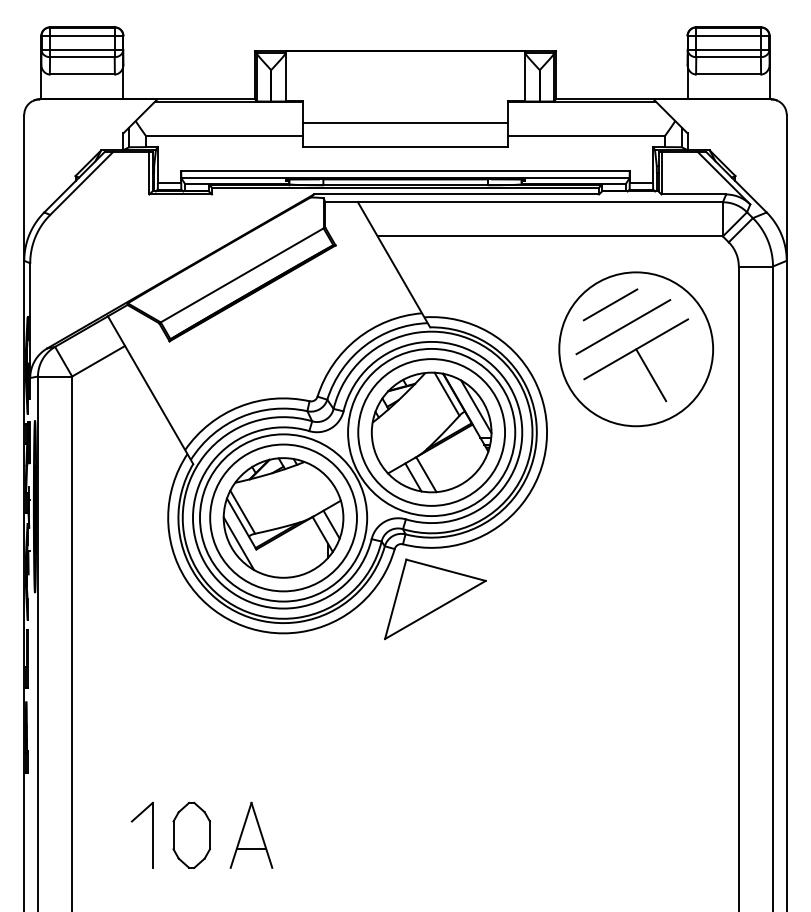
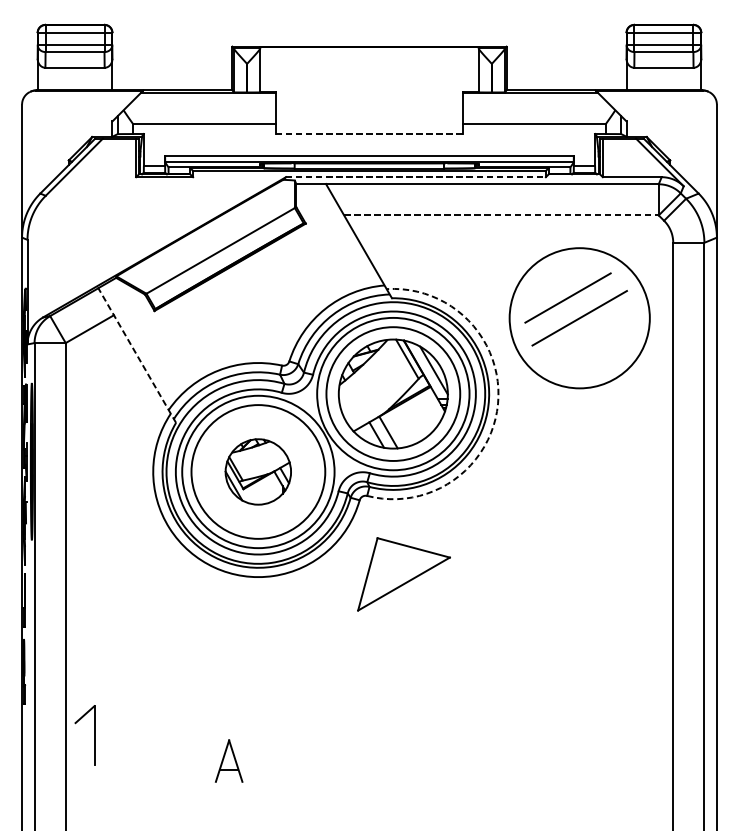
line: (405, 123) -> (369, 112), removed
line: (405, 147) -> (369, 134), solid -> dashed
line: (456, 194) -> (415, 177), solid -> dashed
line: (550, 236) -> (501, 215), solid -> dashed
line: (610, 304) -> (556, 277), removed
line: (651, 375) -> (593, 342), removed
line: (150, 389) -> (137, 354), solid -> dashed
arc: (546, 443) -> (497, 404), solid -> dashed
part: (283, 517) -> (258, 471), size x0.6
part: (435, 599) -> (404, 574), moved
part: (152, 834) -> (94, 734), moved
part: (191, 834) -> (174, 760), removed
part: (251, 834) -> (229, 760), size x0.7

